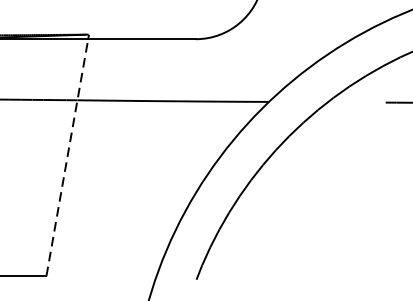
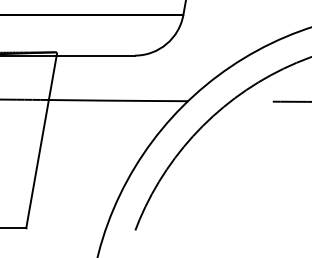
line: (67, 157) -> (41, 141), dashed -> solid

